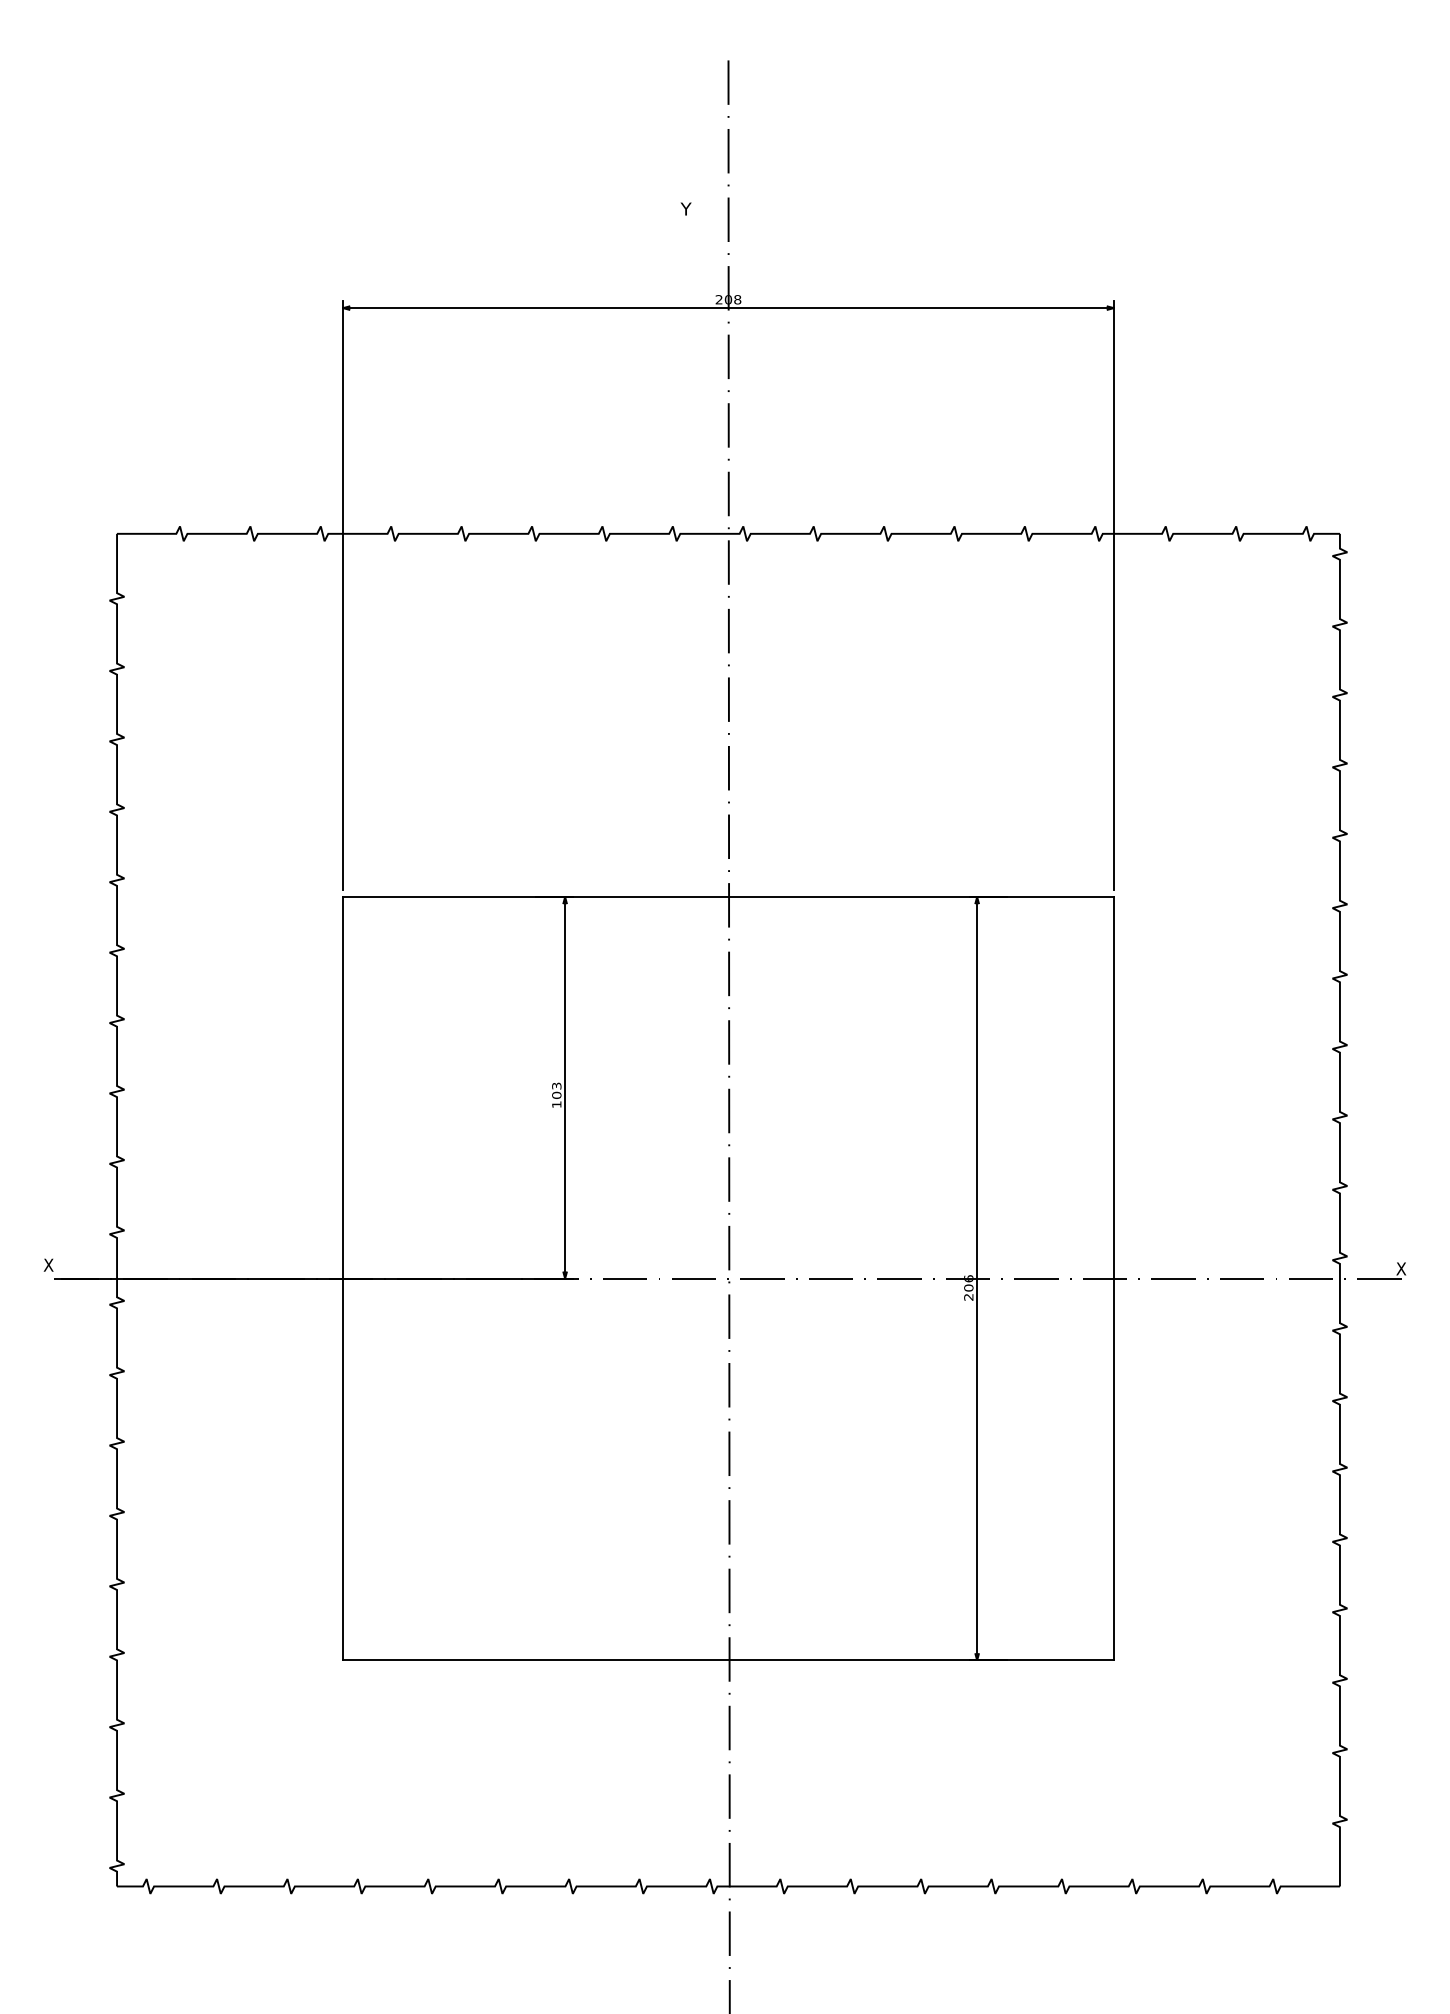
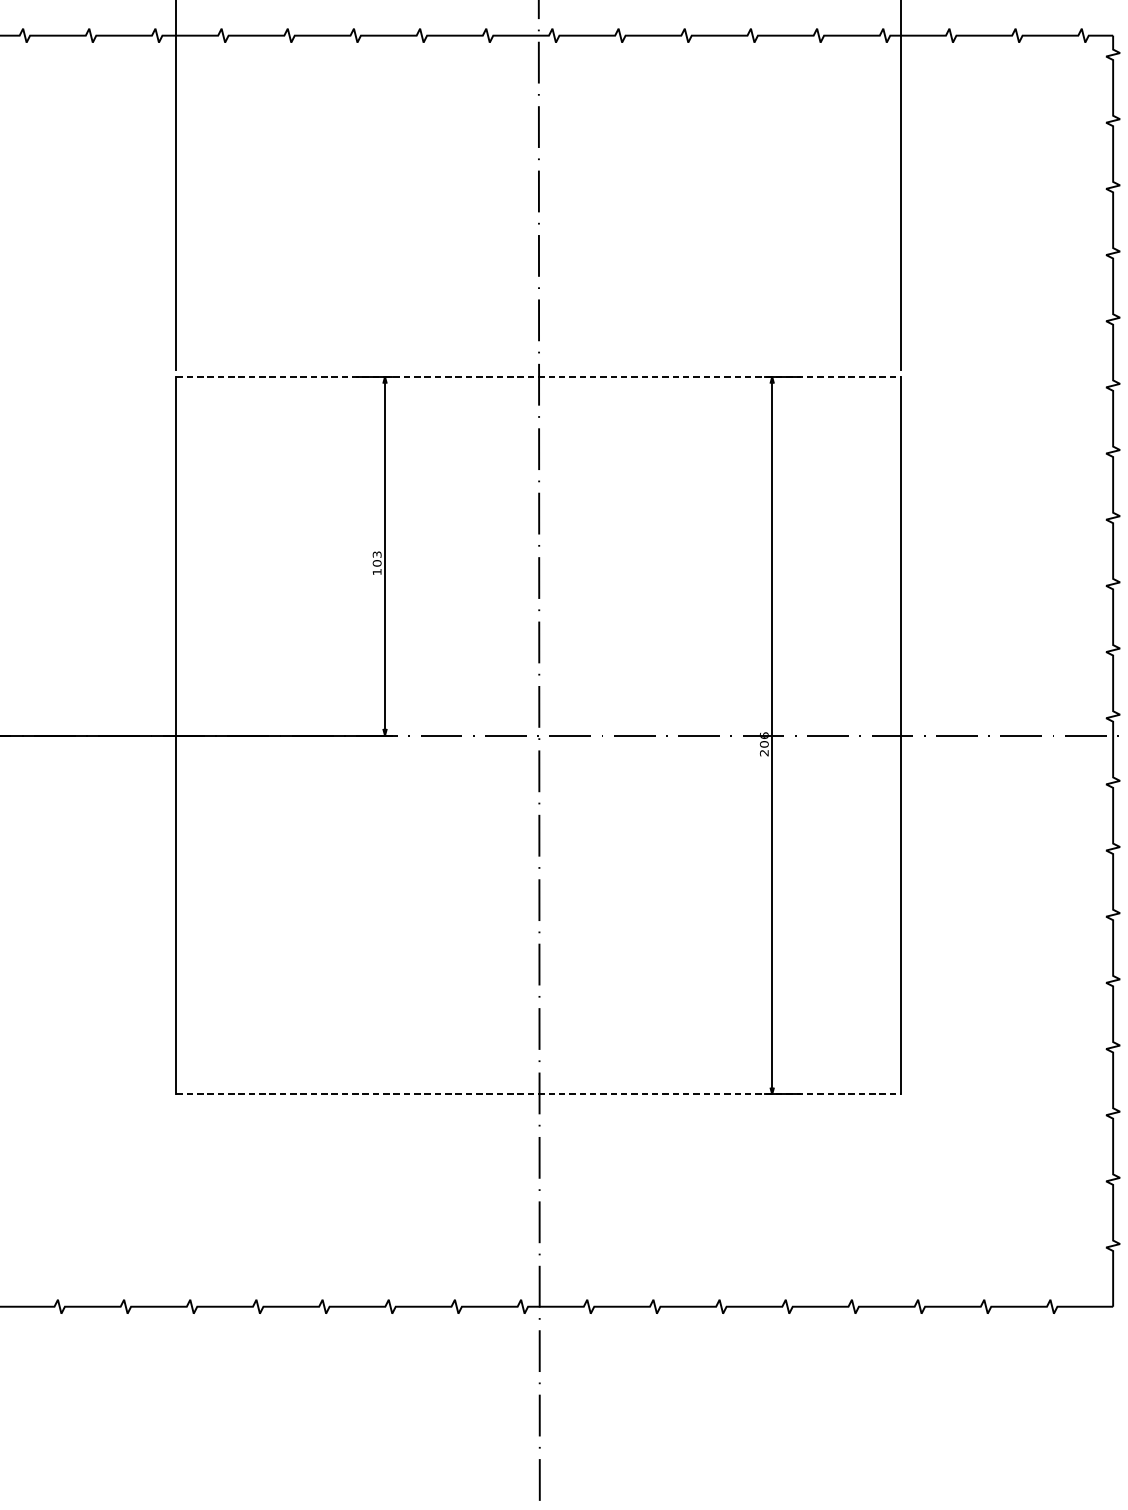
line: (728, 897) -> (538, 377), solid -> dashed
line: (728, 1660) -> (538, 1094), solid -> dashed

